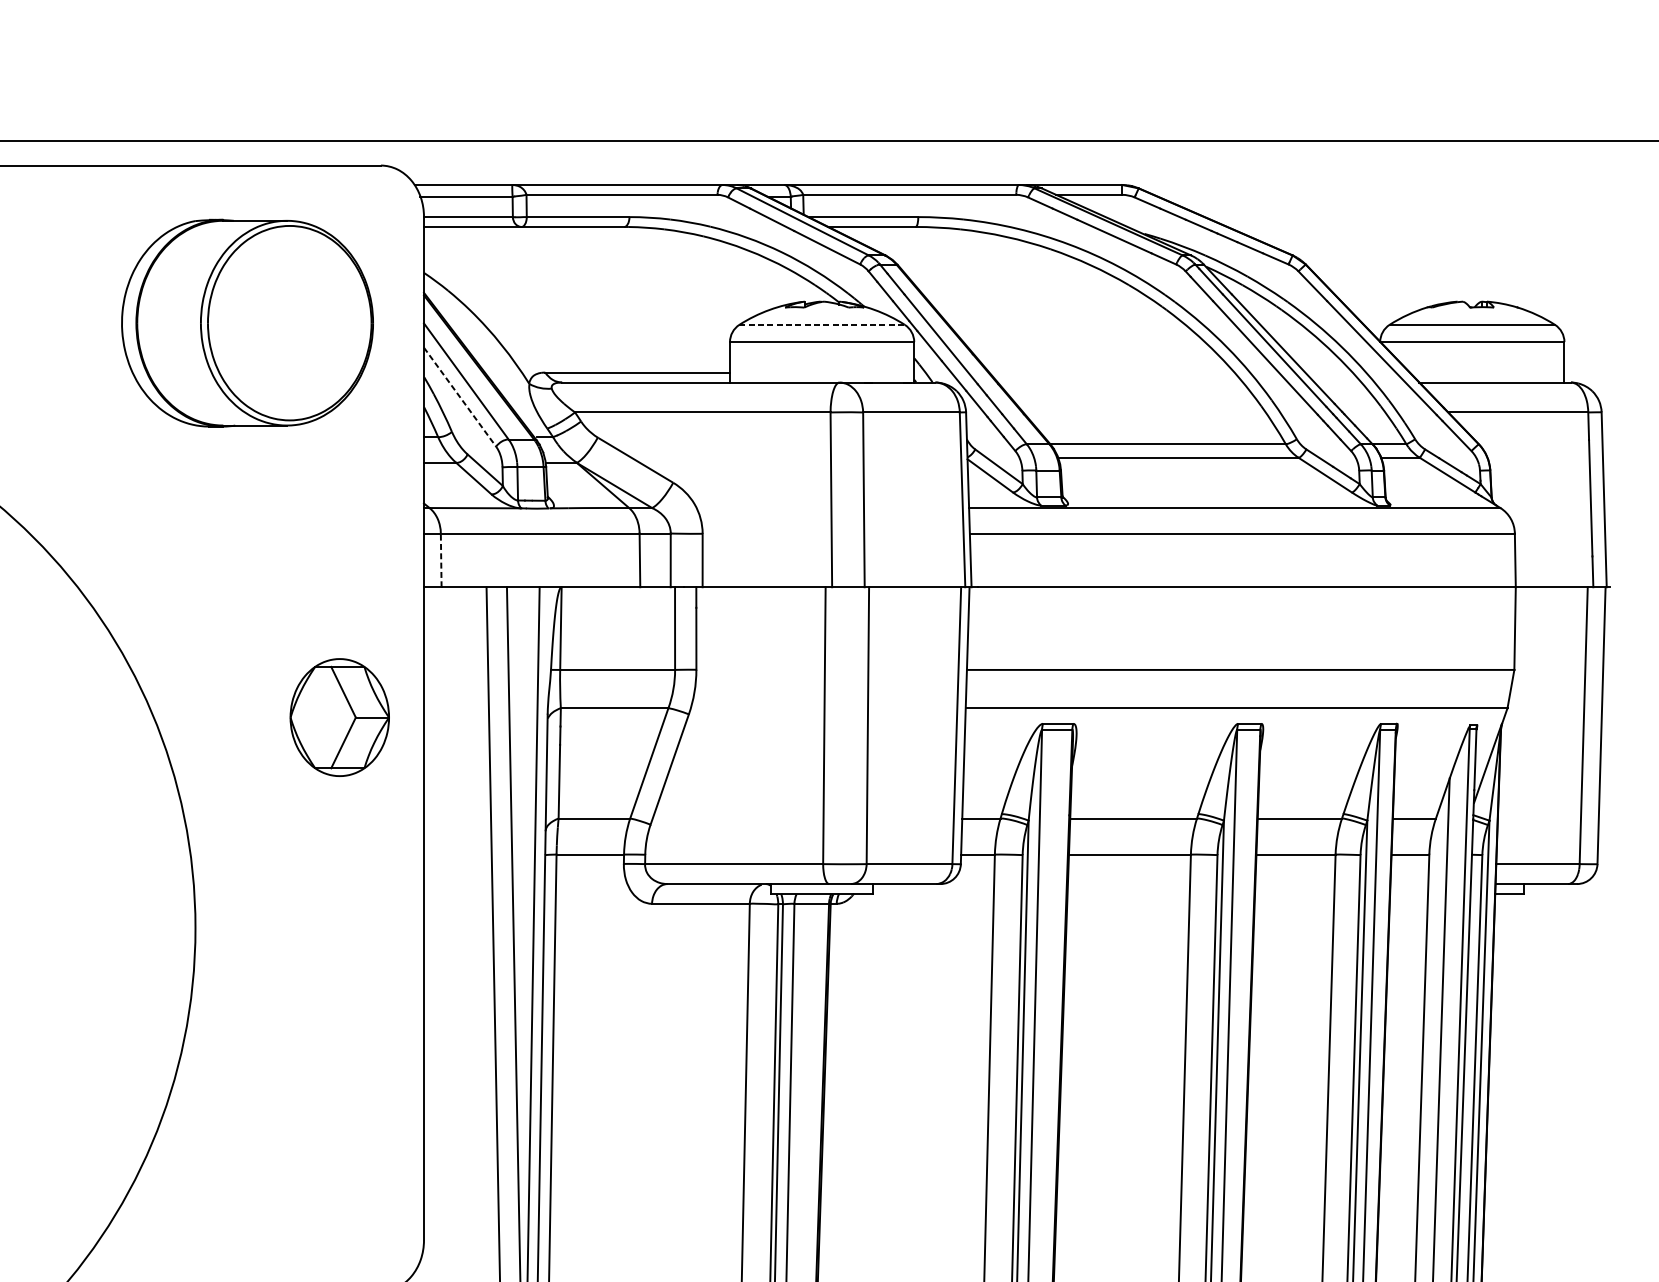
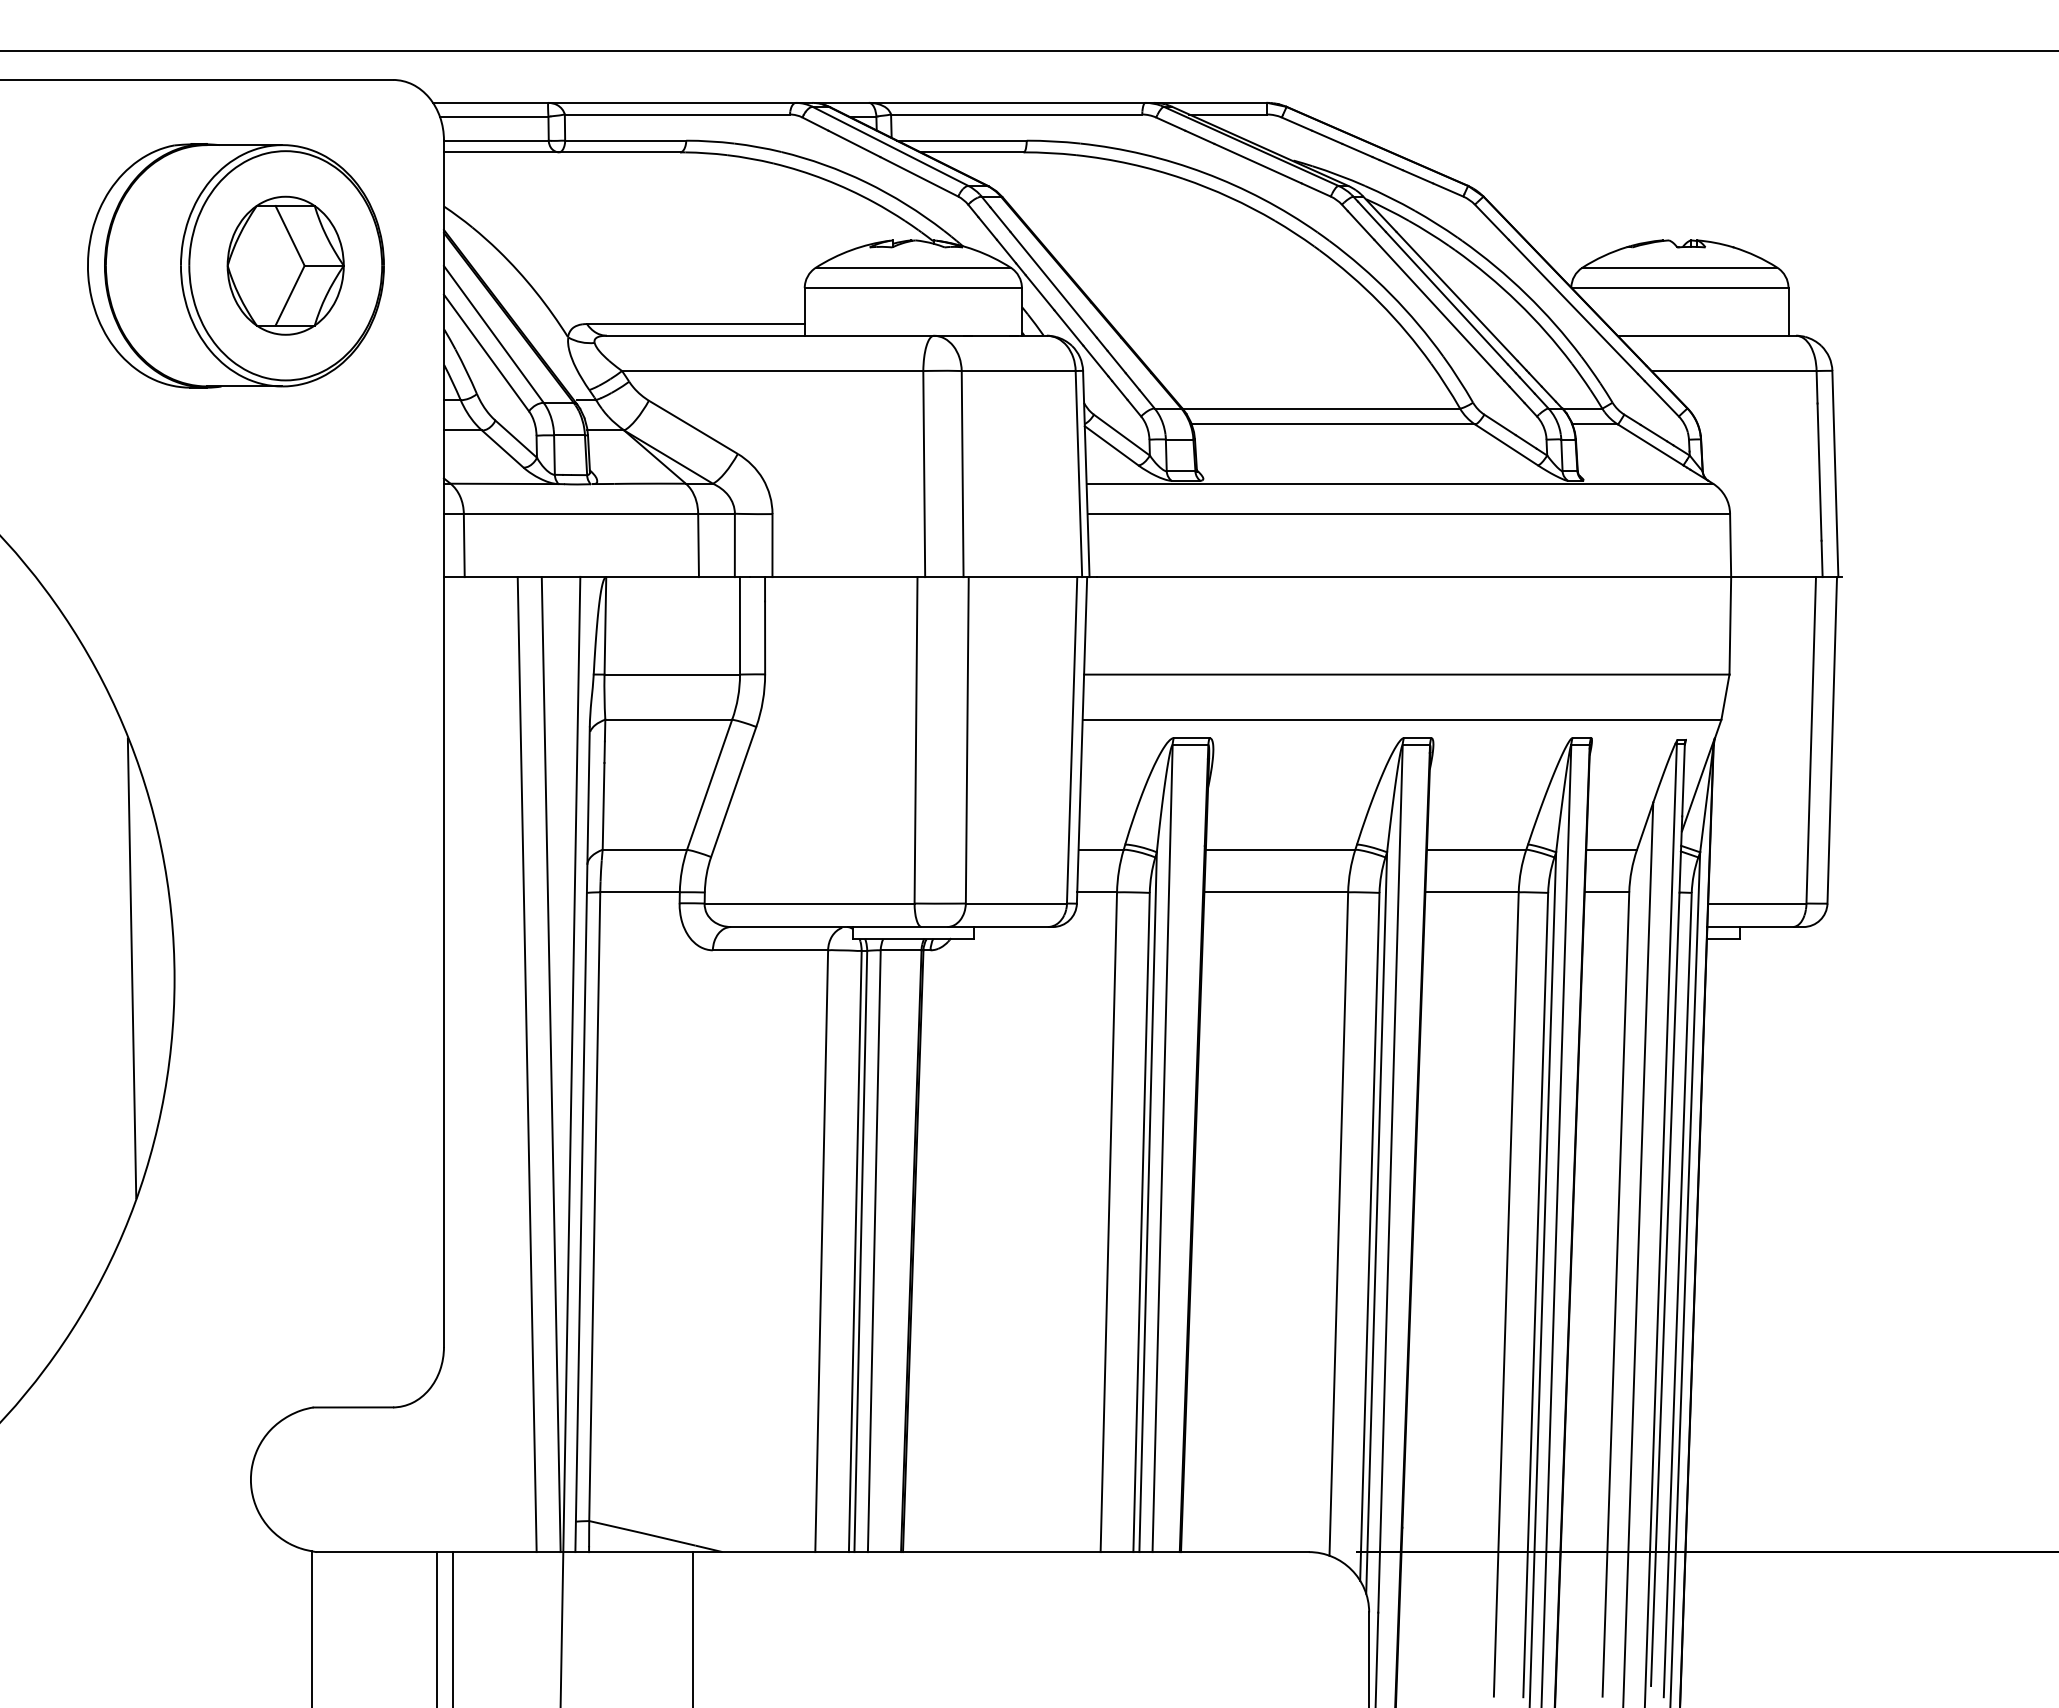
line: (822, 324) -> (913, 267), dashed -> solid
line: (460, 397) -> (486, 353), dashed -> solid
line: (441, 560) -> (464, 545), dashed -> solid
part: (339, 717) -> (285, 265), moved
line: (158, 919) -> (131, 968), added

